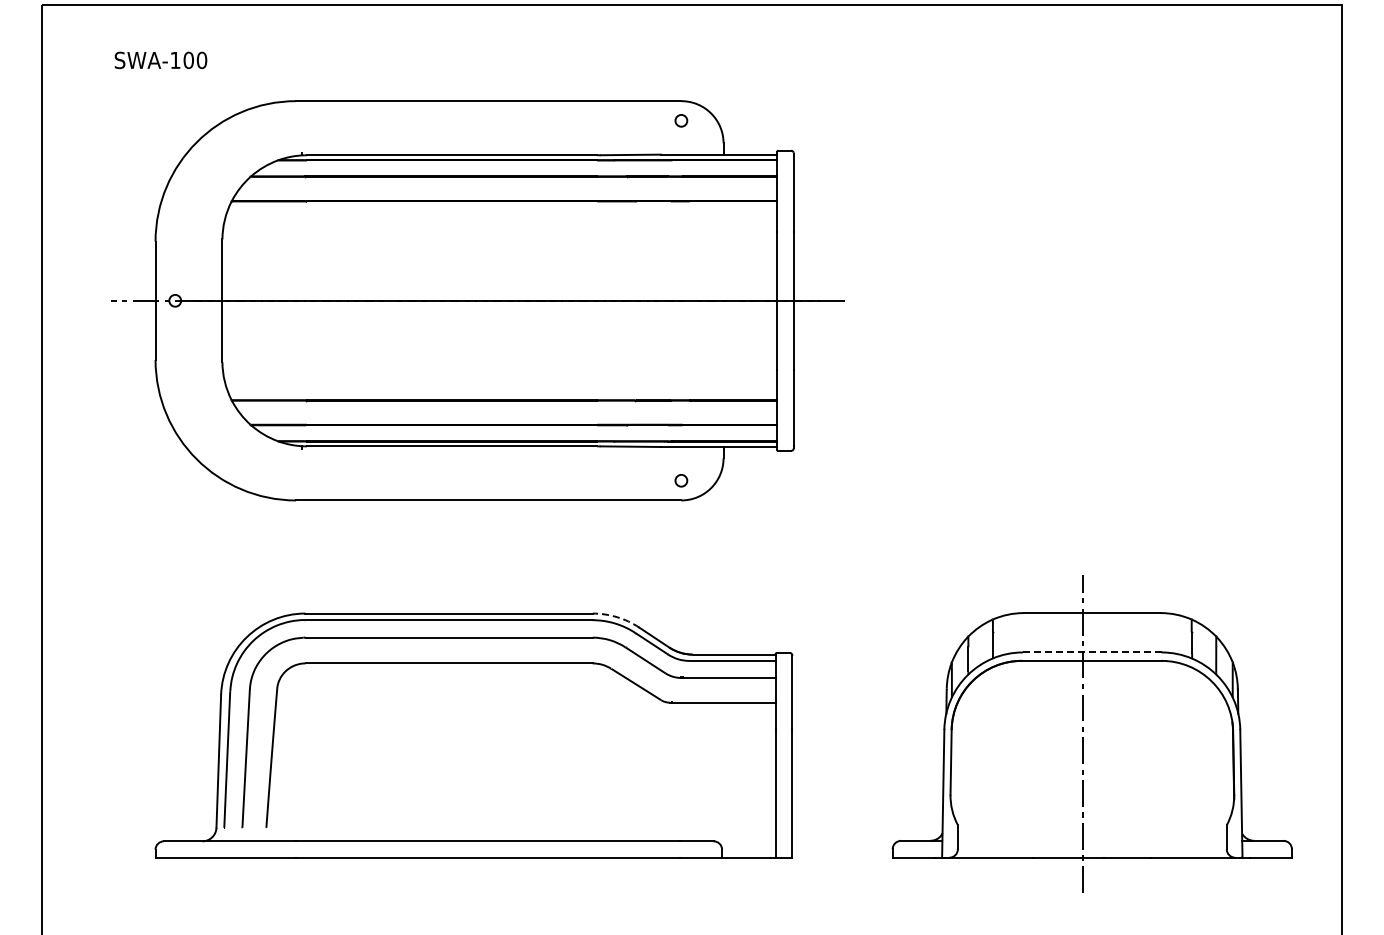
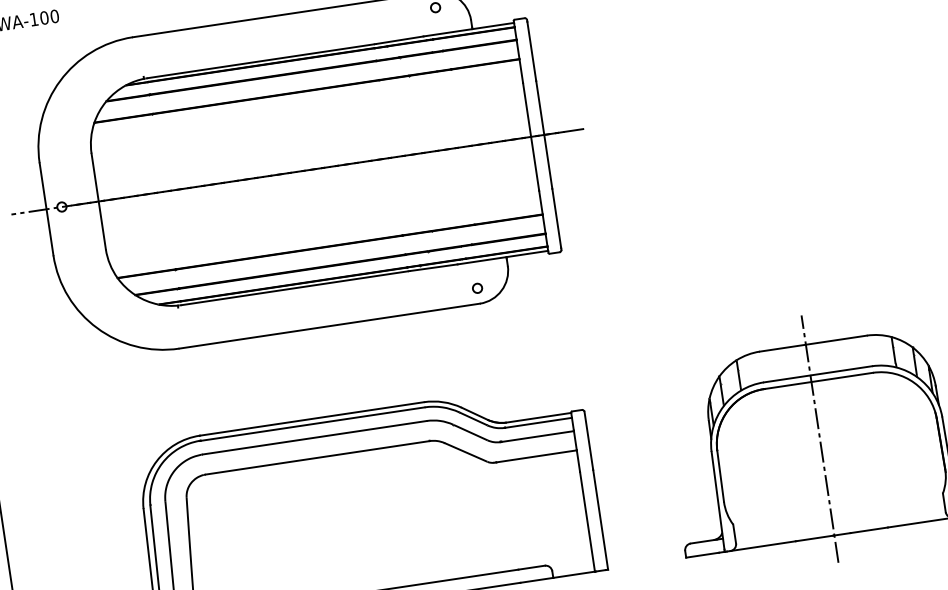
arc: (617, 617) -> (443, 402), dashed -> solid
line: (1092, 652) -> (818, 374), dashed -> solid

